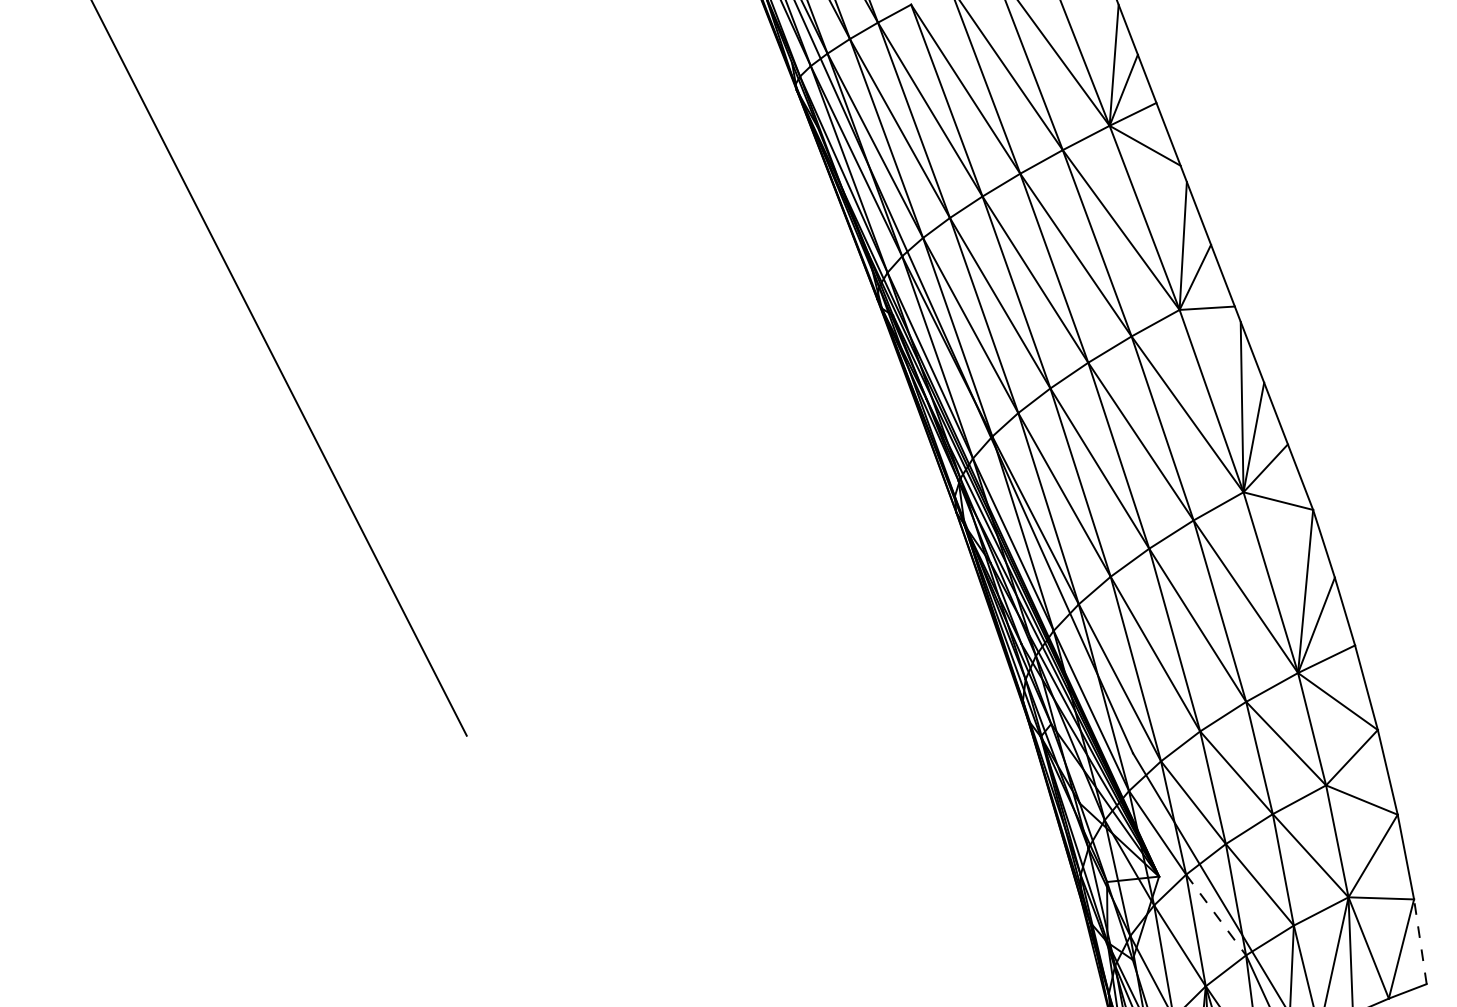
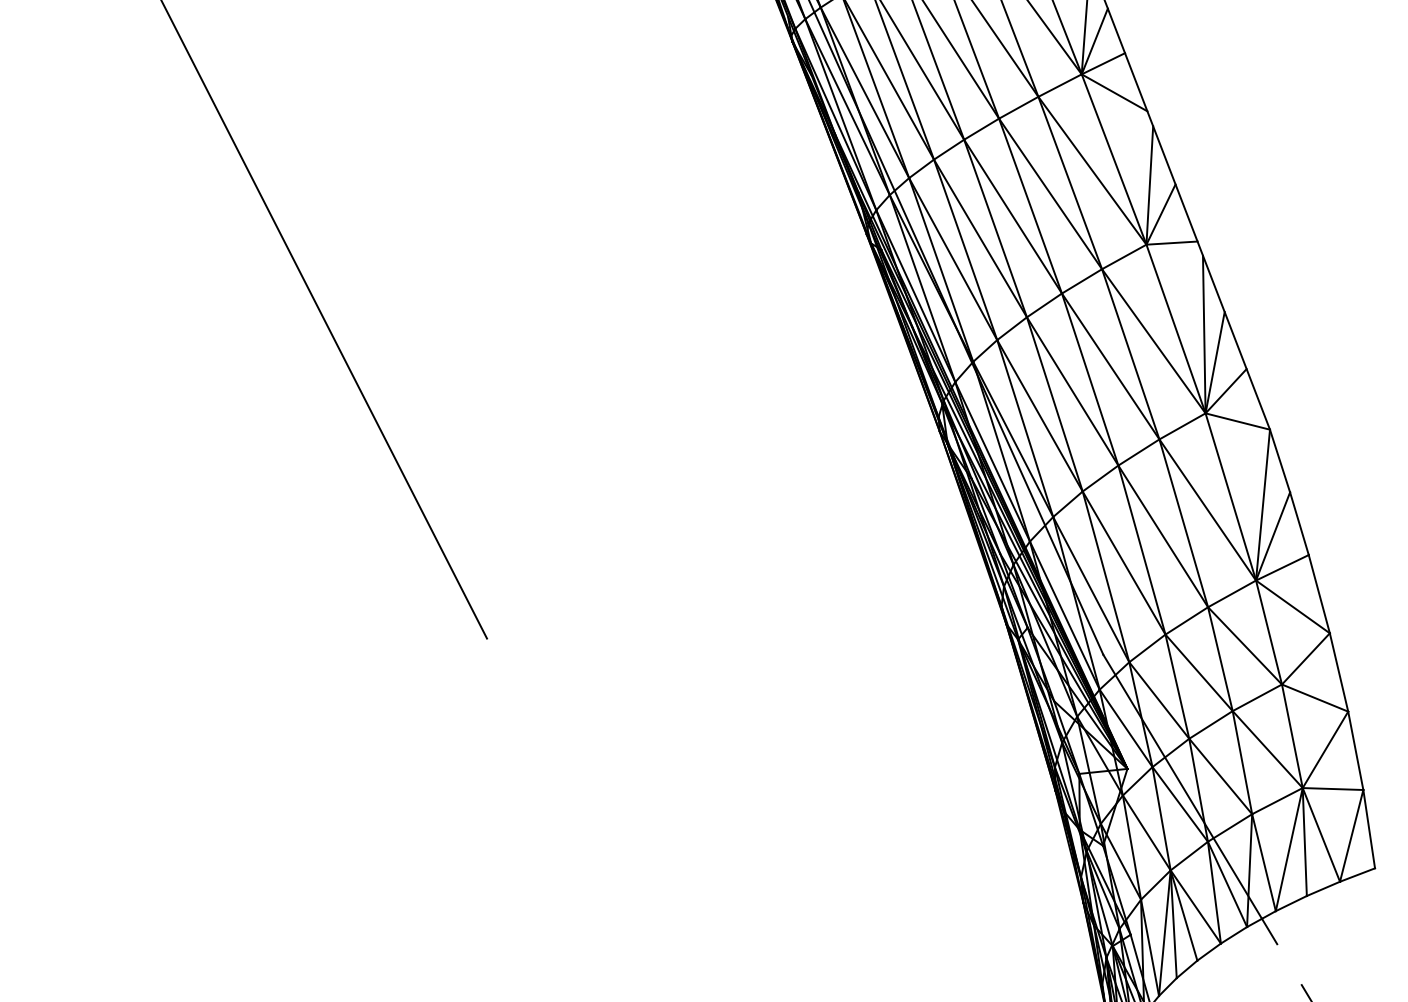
line: (1216, 915) -> (1180, 804), dashed -> solid
line: (1420, 942) -> (1369, 829), dashed -> solid

